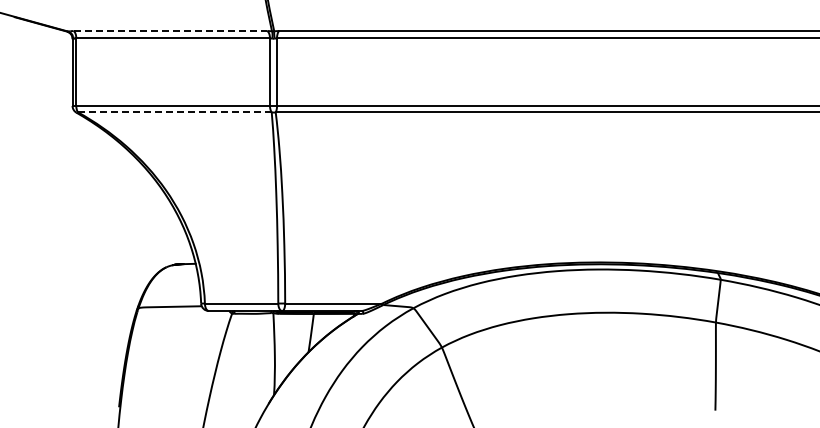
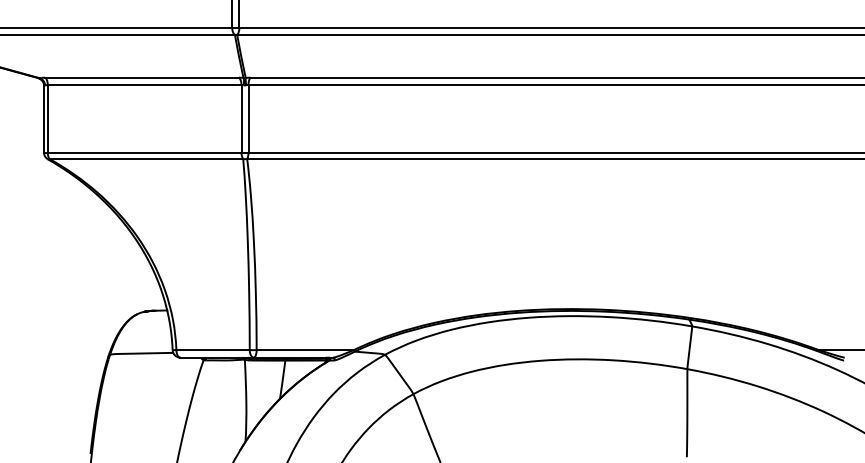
line: (170, 30) -> (141, 77), dashed -> solid
line: (175, 111) -> (146, 158), dashed -> solid

